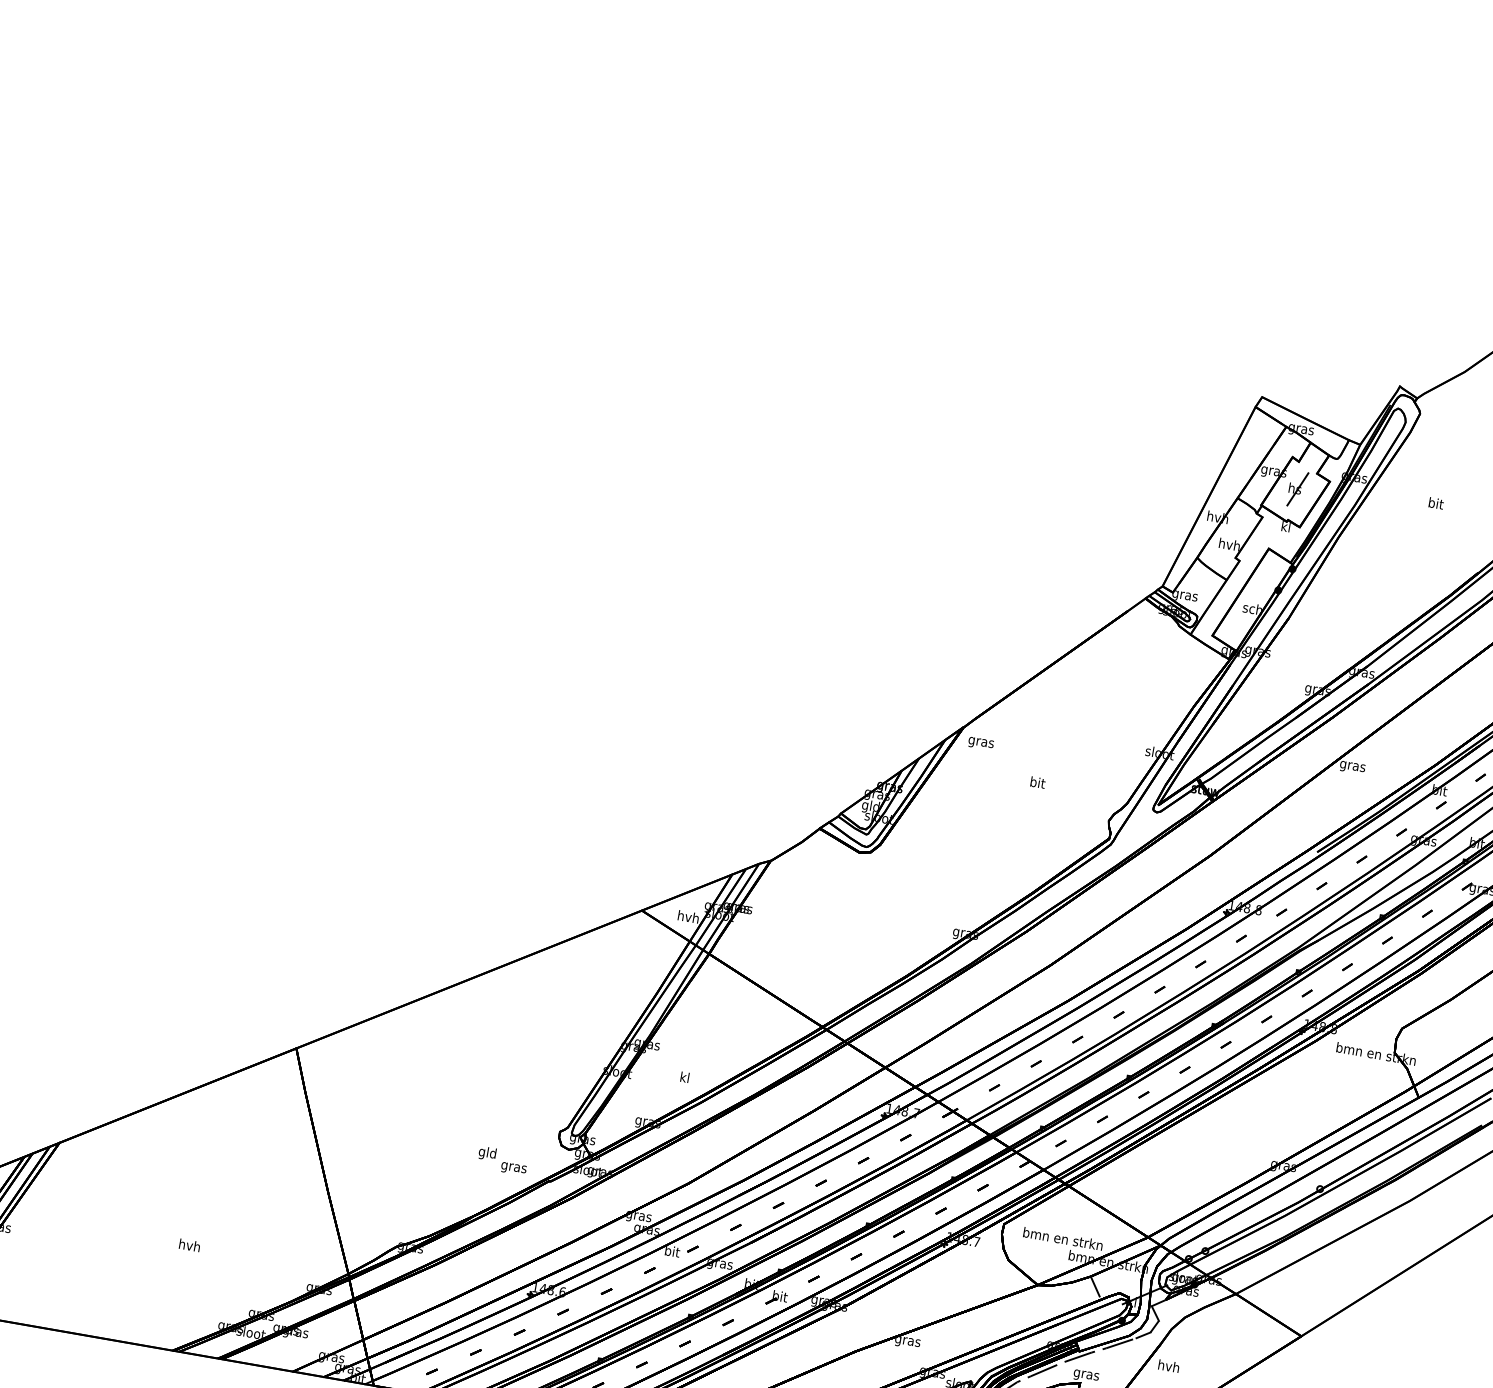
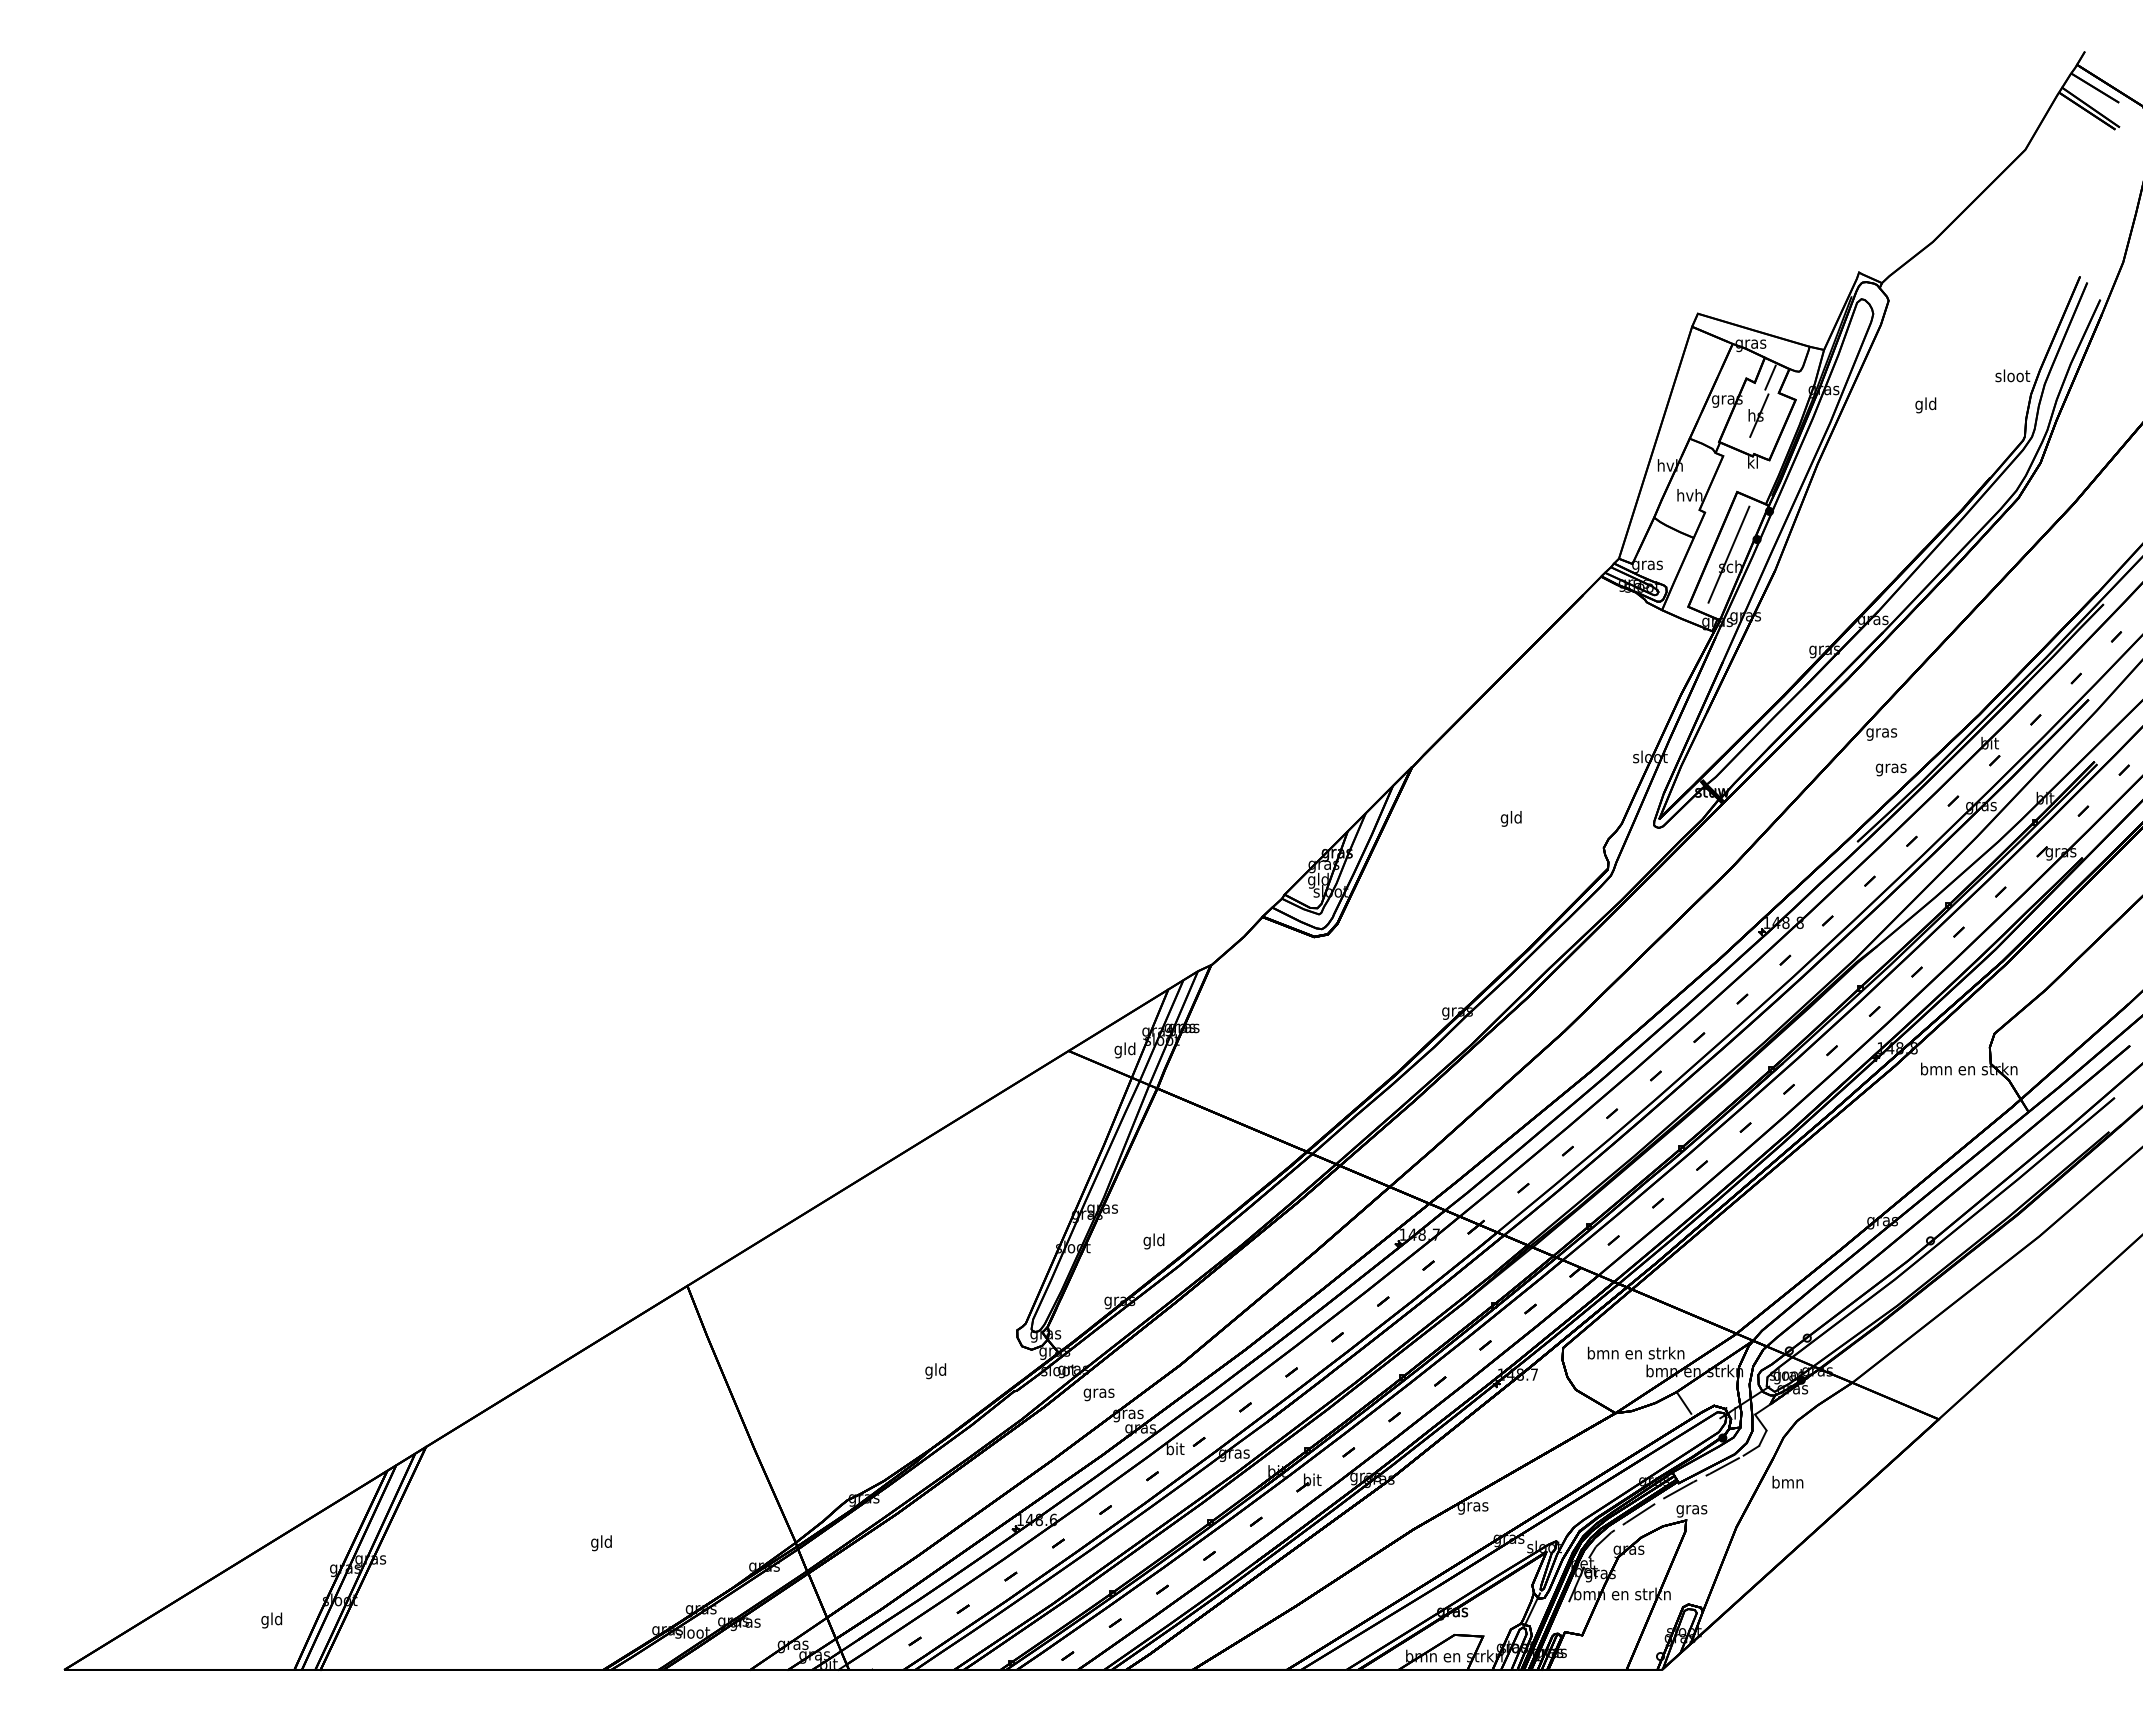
line: (1312, 459) -> (1770, 377), added
text: (1435, 504) -> (1925, 405), bit -> gld
line: (1252, 598) -> (1728, 554), added
text: (980, 743) -> (1890, 769), moved
text: (1036, 783) -> (1510, 818), bit -> gld
text: (687, 918) -> (1124, 1050), hvh -> gld
text: (684, 1078) -> (1153, 1241), kl -> gld
text: (513, 1168) -> (1098, 1394), moved
text: (189, 1246) -> (601, 1543), hvh -> gld
text: (1168, 1365) -> (1787, 1481), hvh -> bmn

